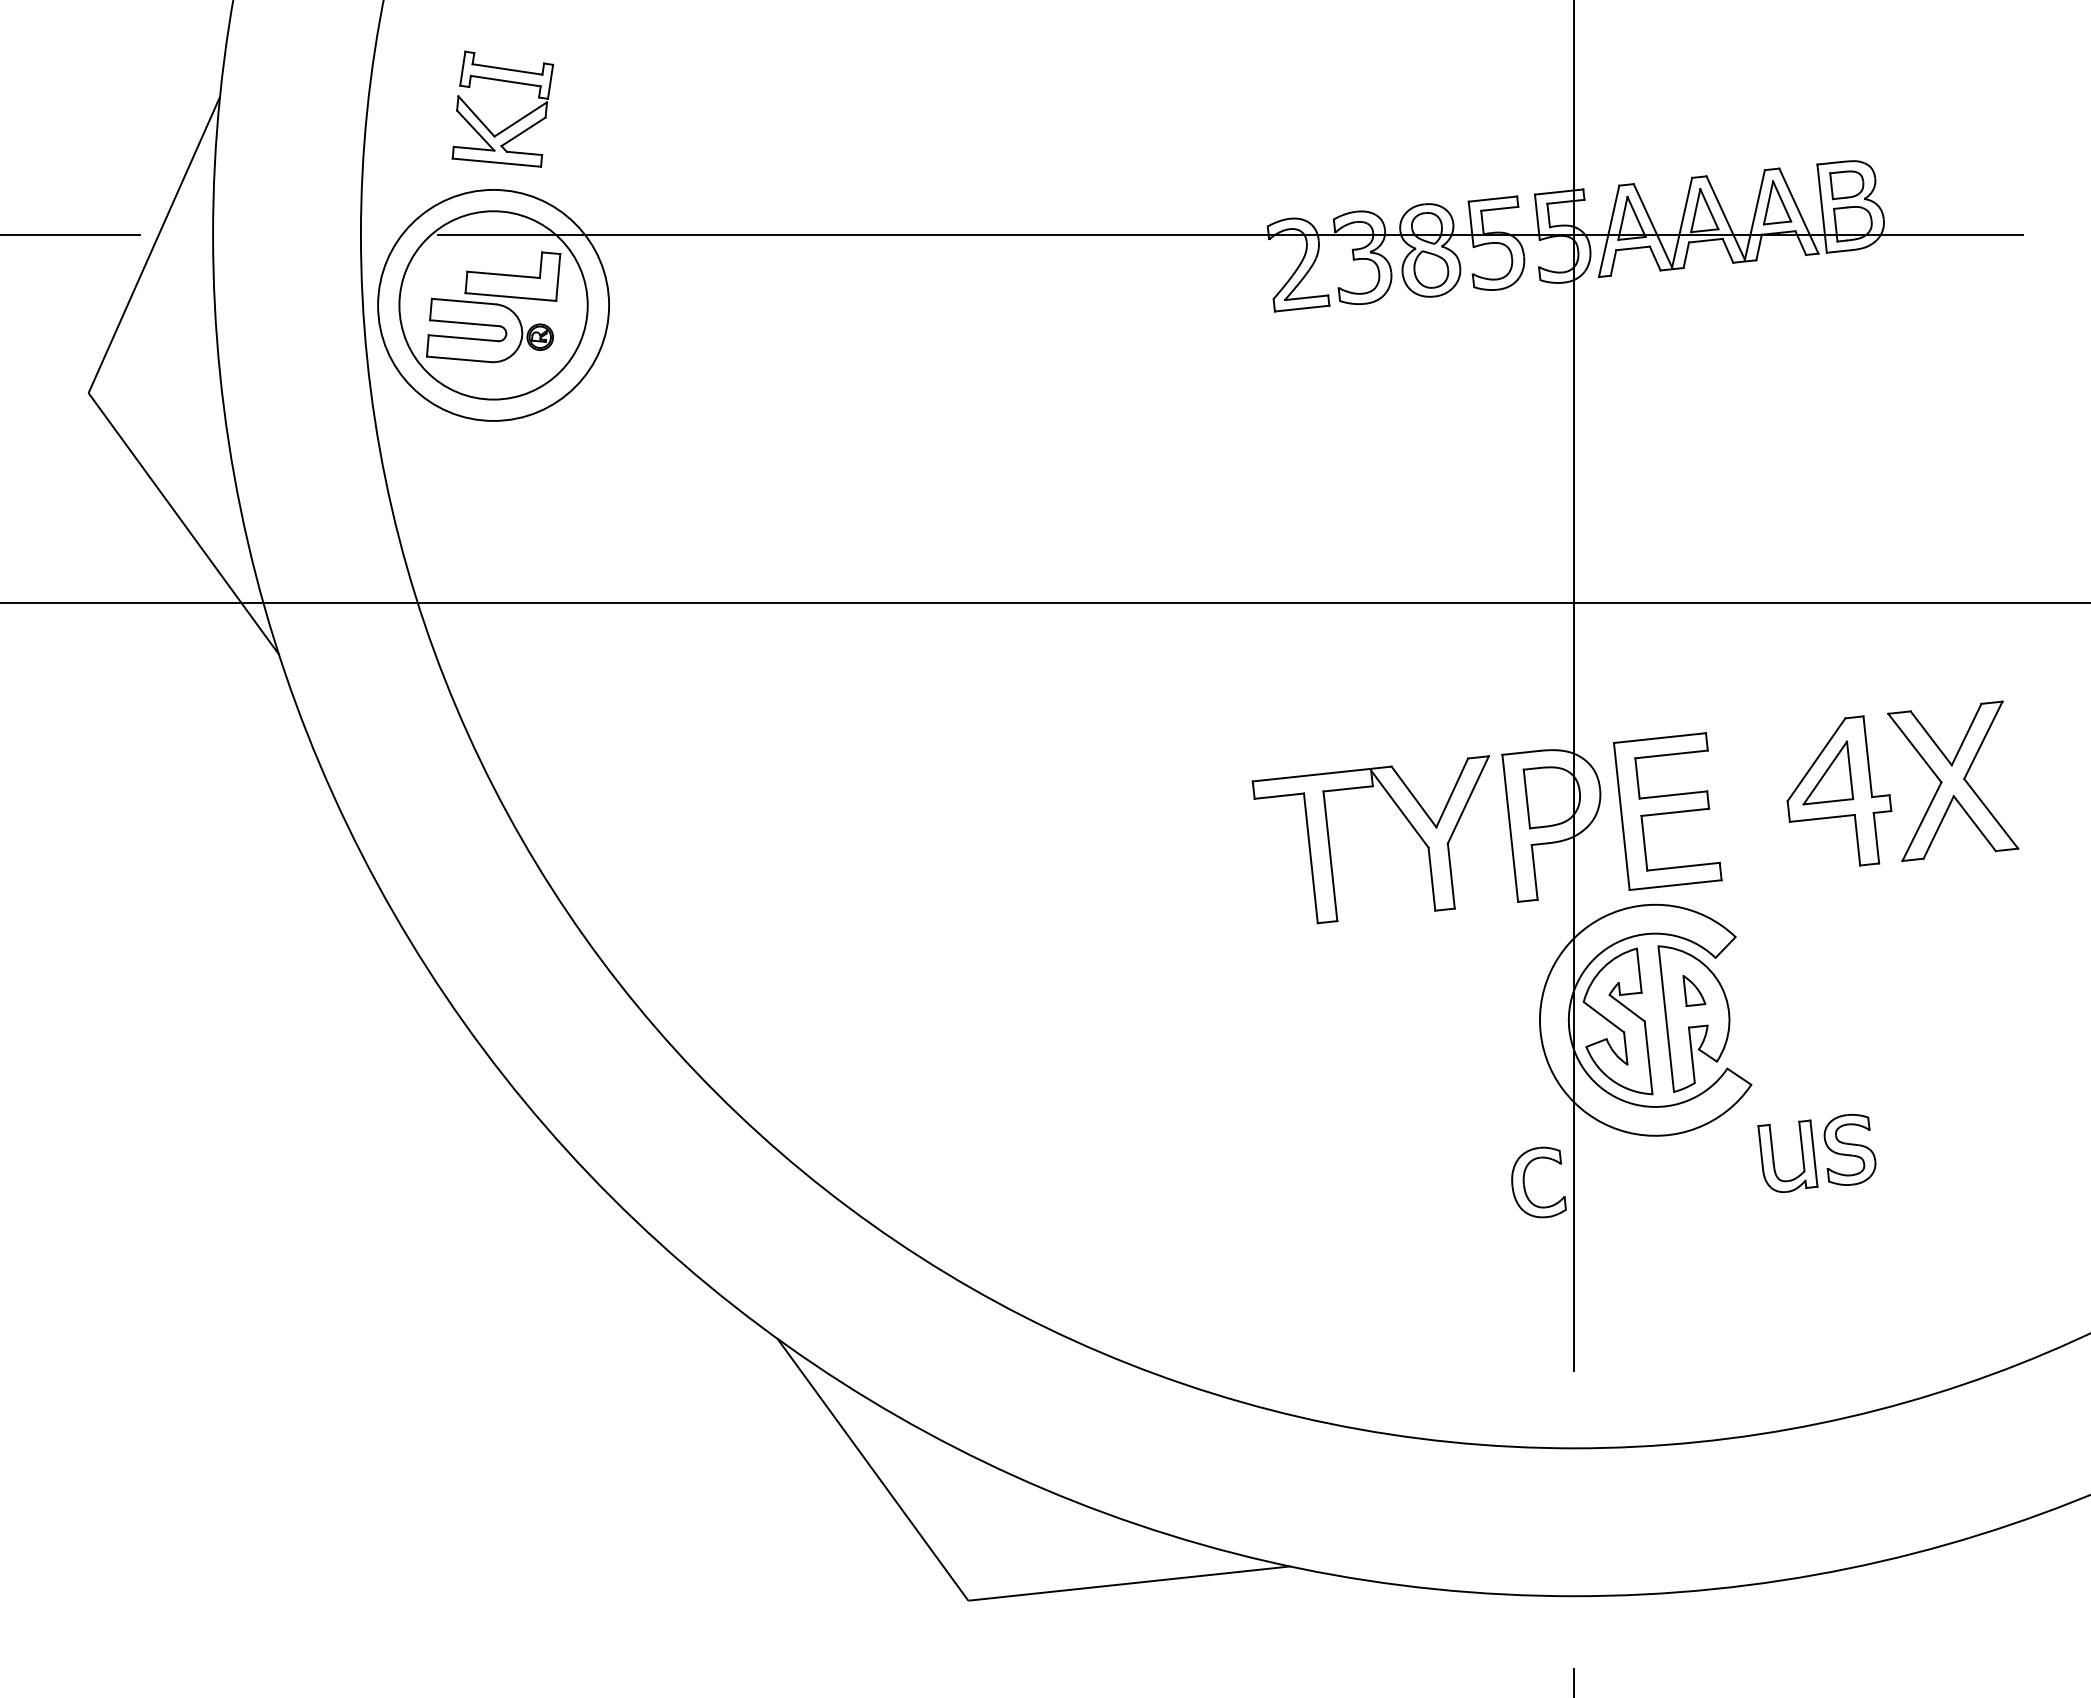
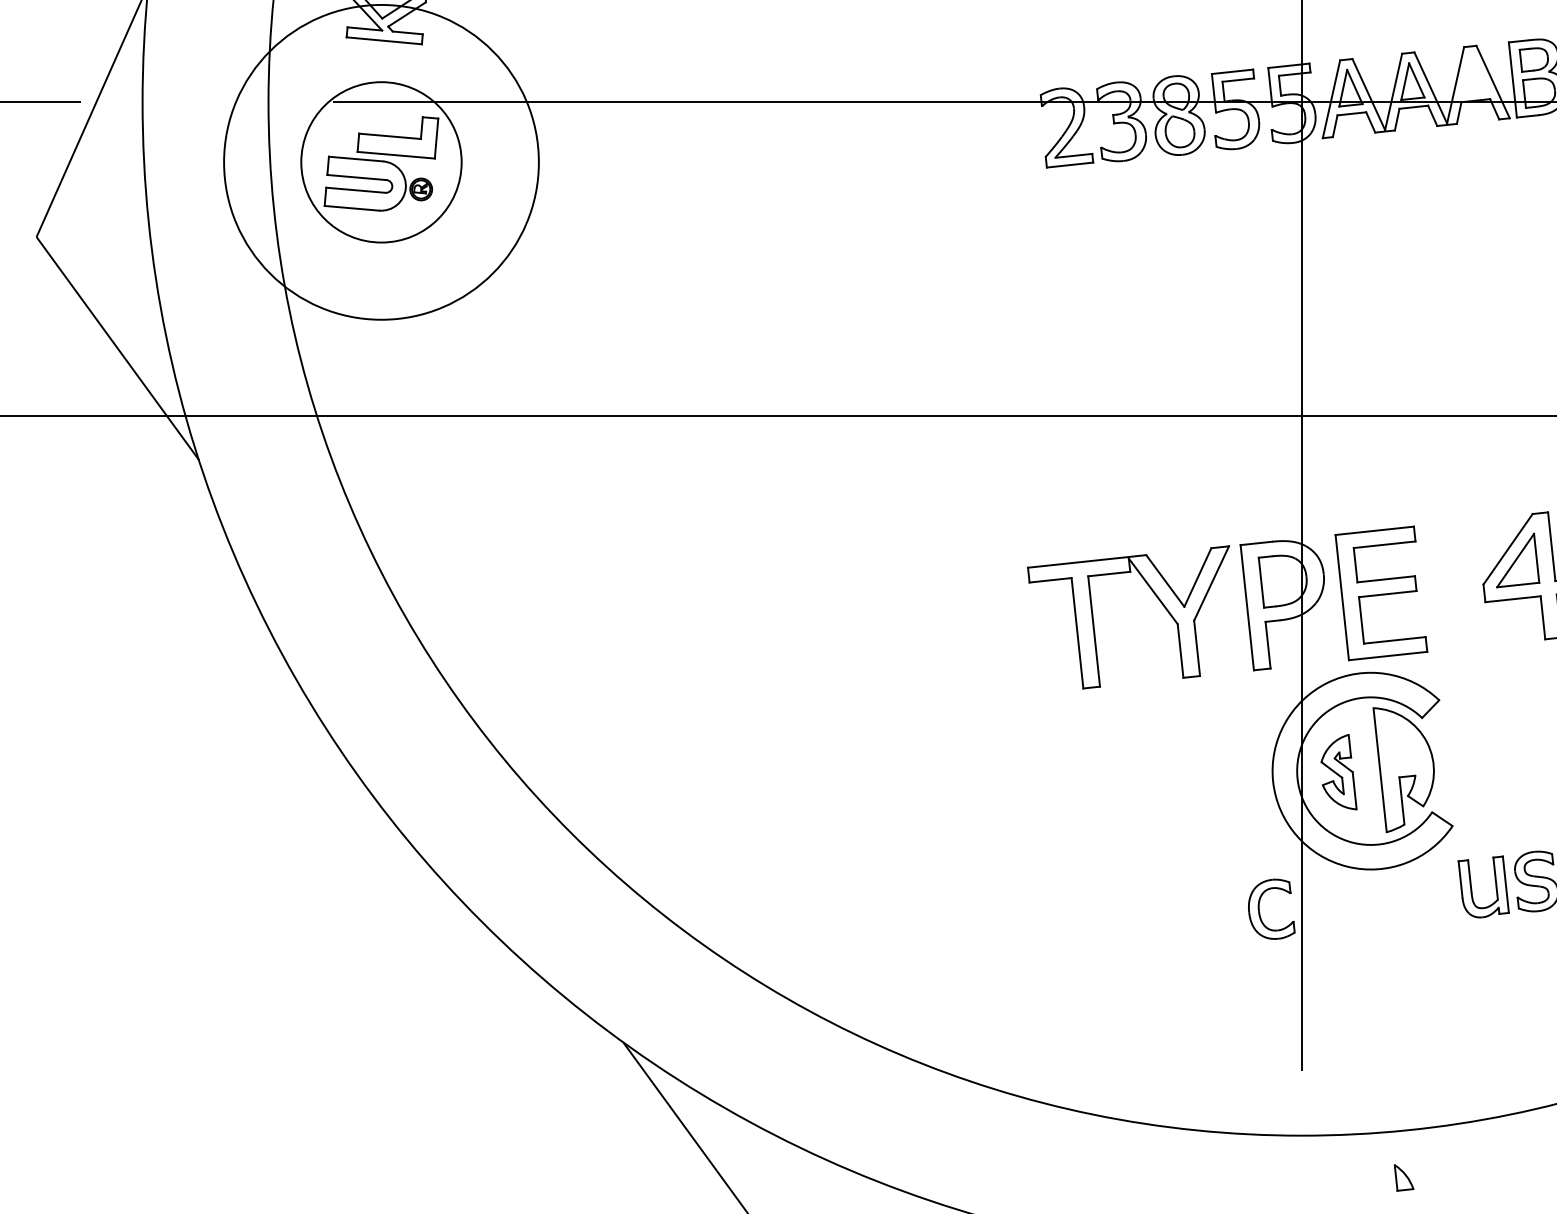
part: (1777, 202) -> (1474, 74), removed
circle: (493, 304) -> (381, 161), size x1.6
part: (1694, 991) -> (1404, 1178), moved
part: (1617, 1021) -> (1338, 772), size x0.6

